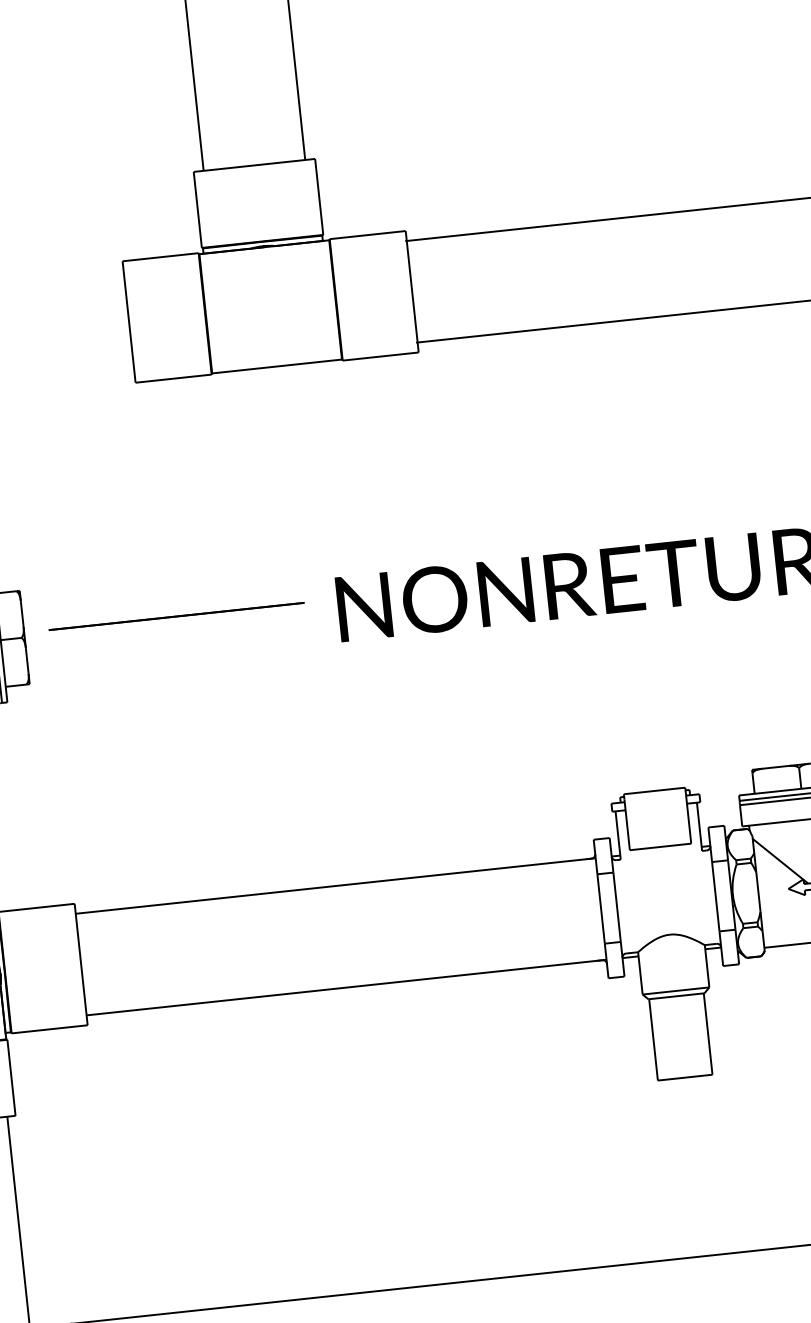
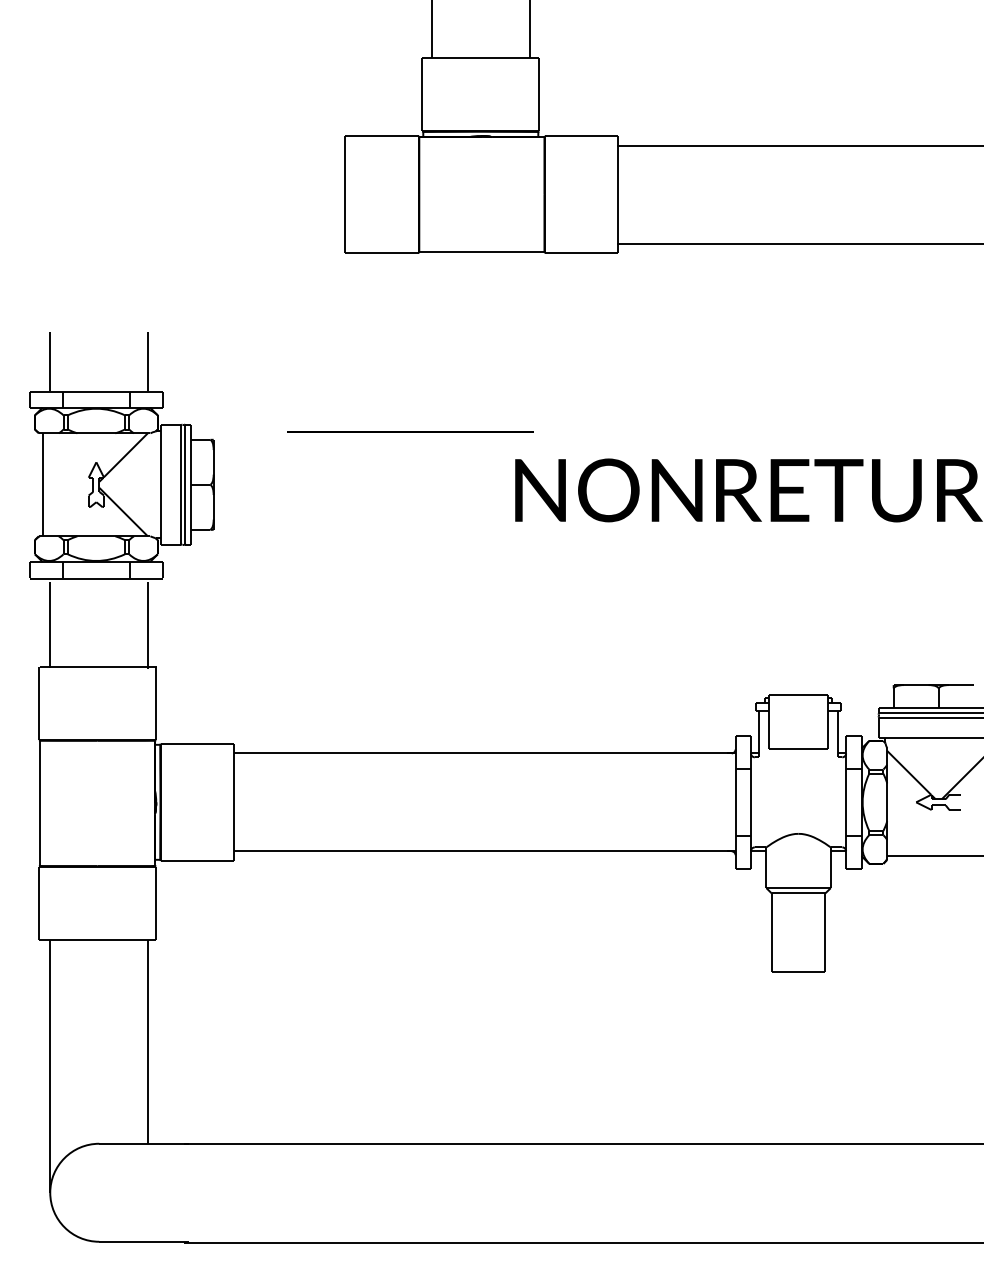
line: (176, 615) -> (410, 431), moved

